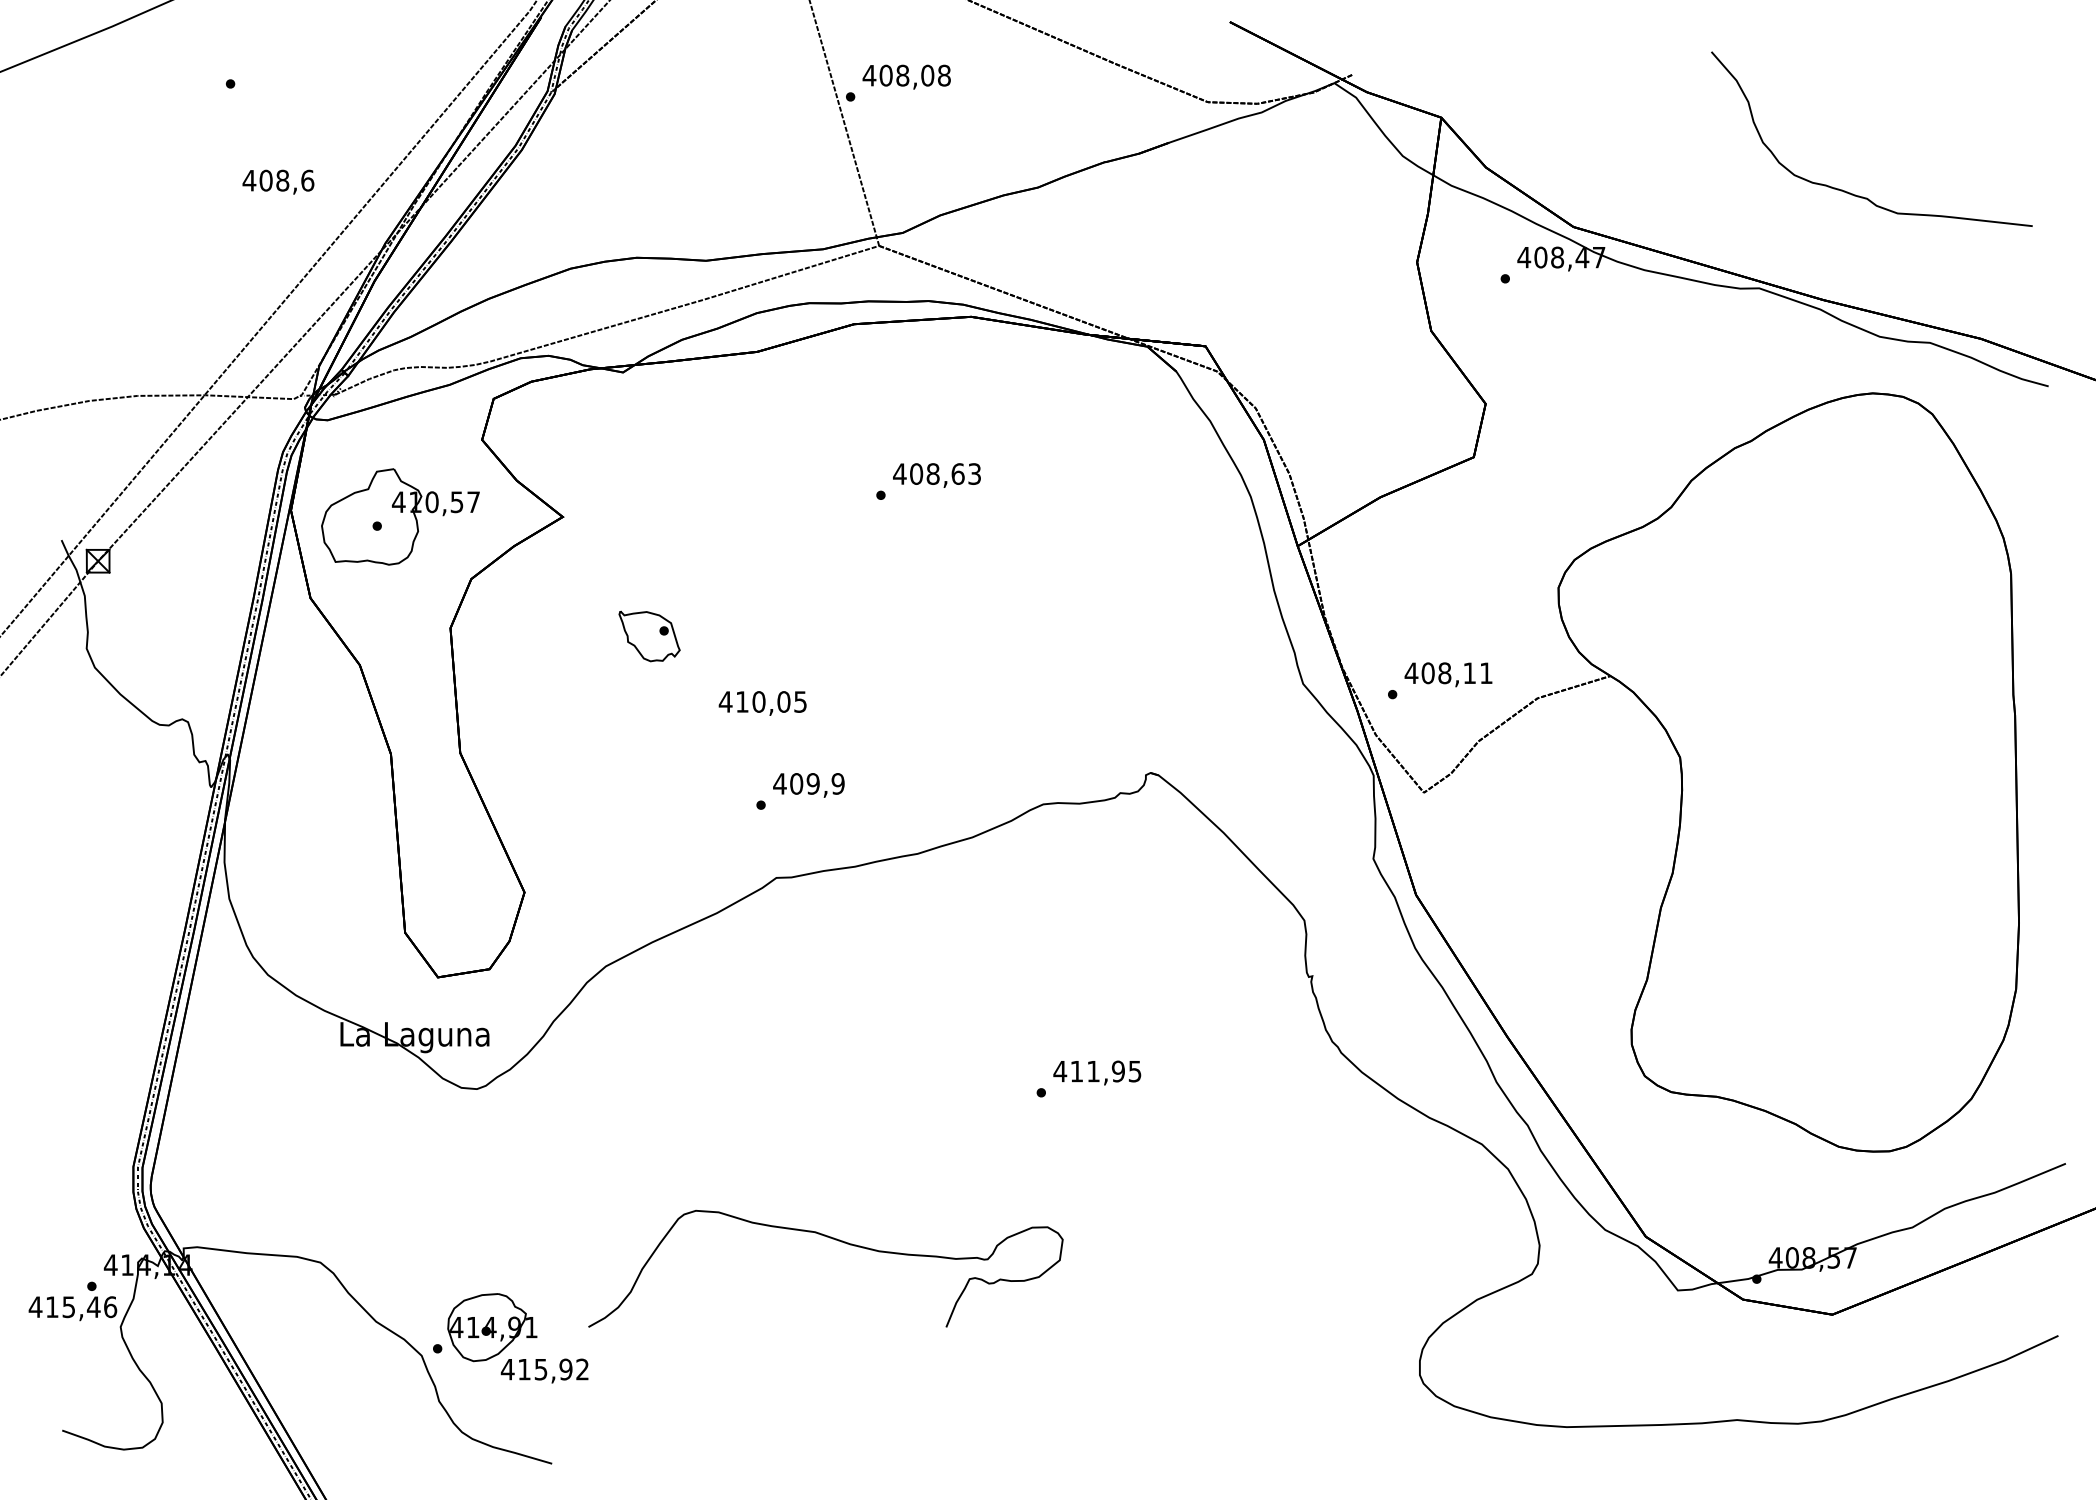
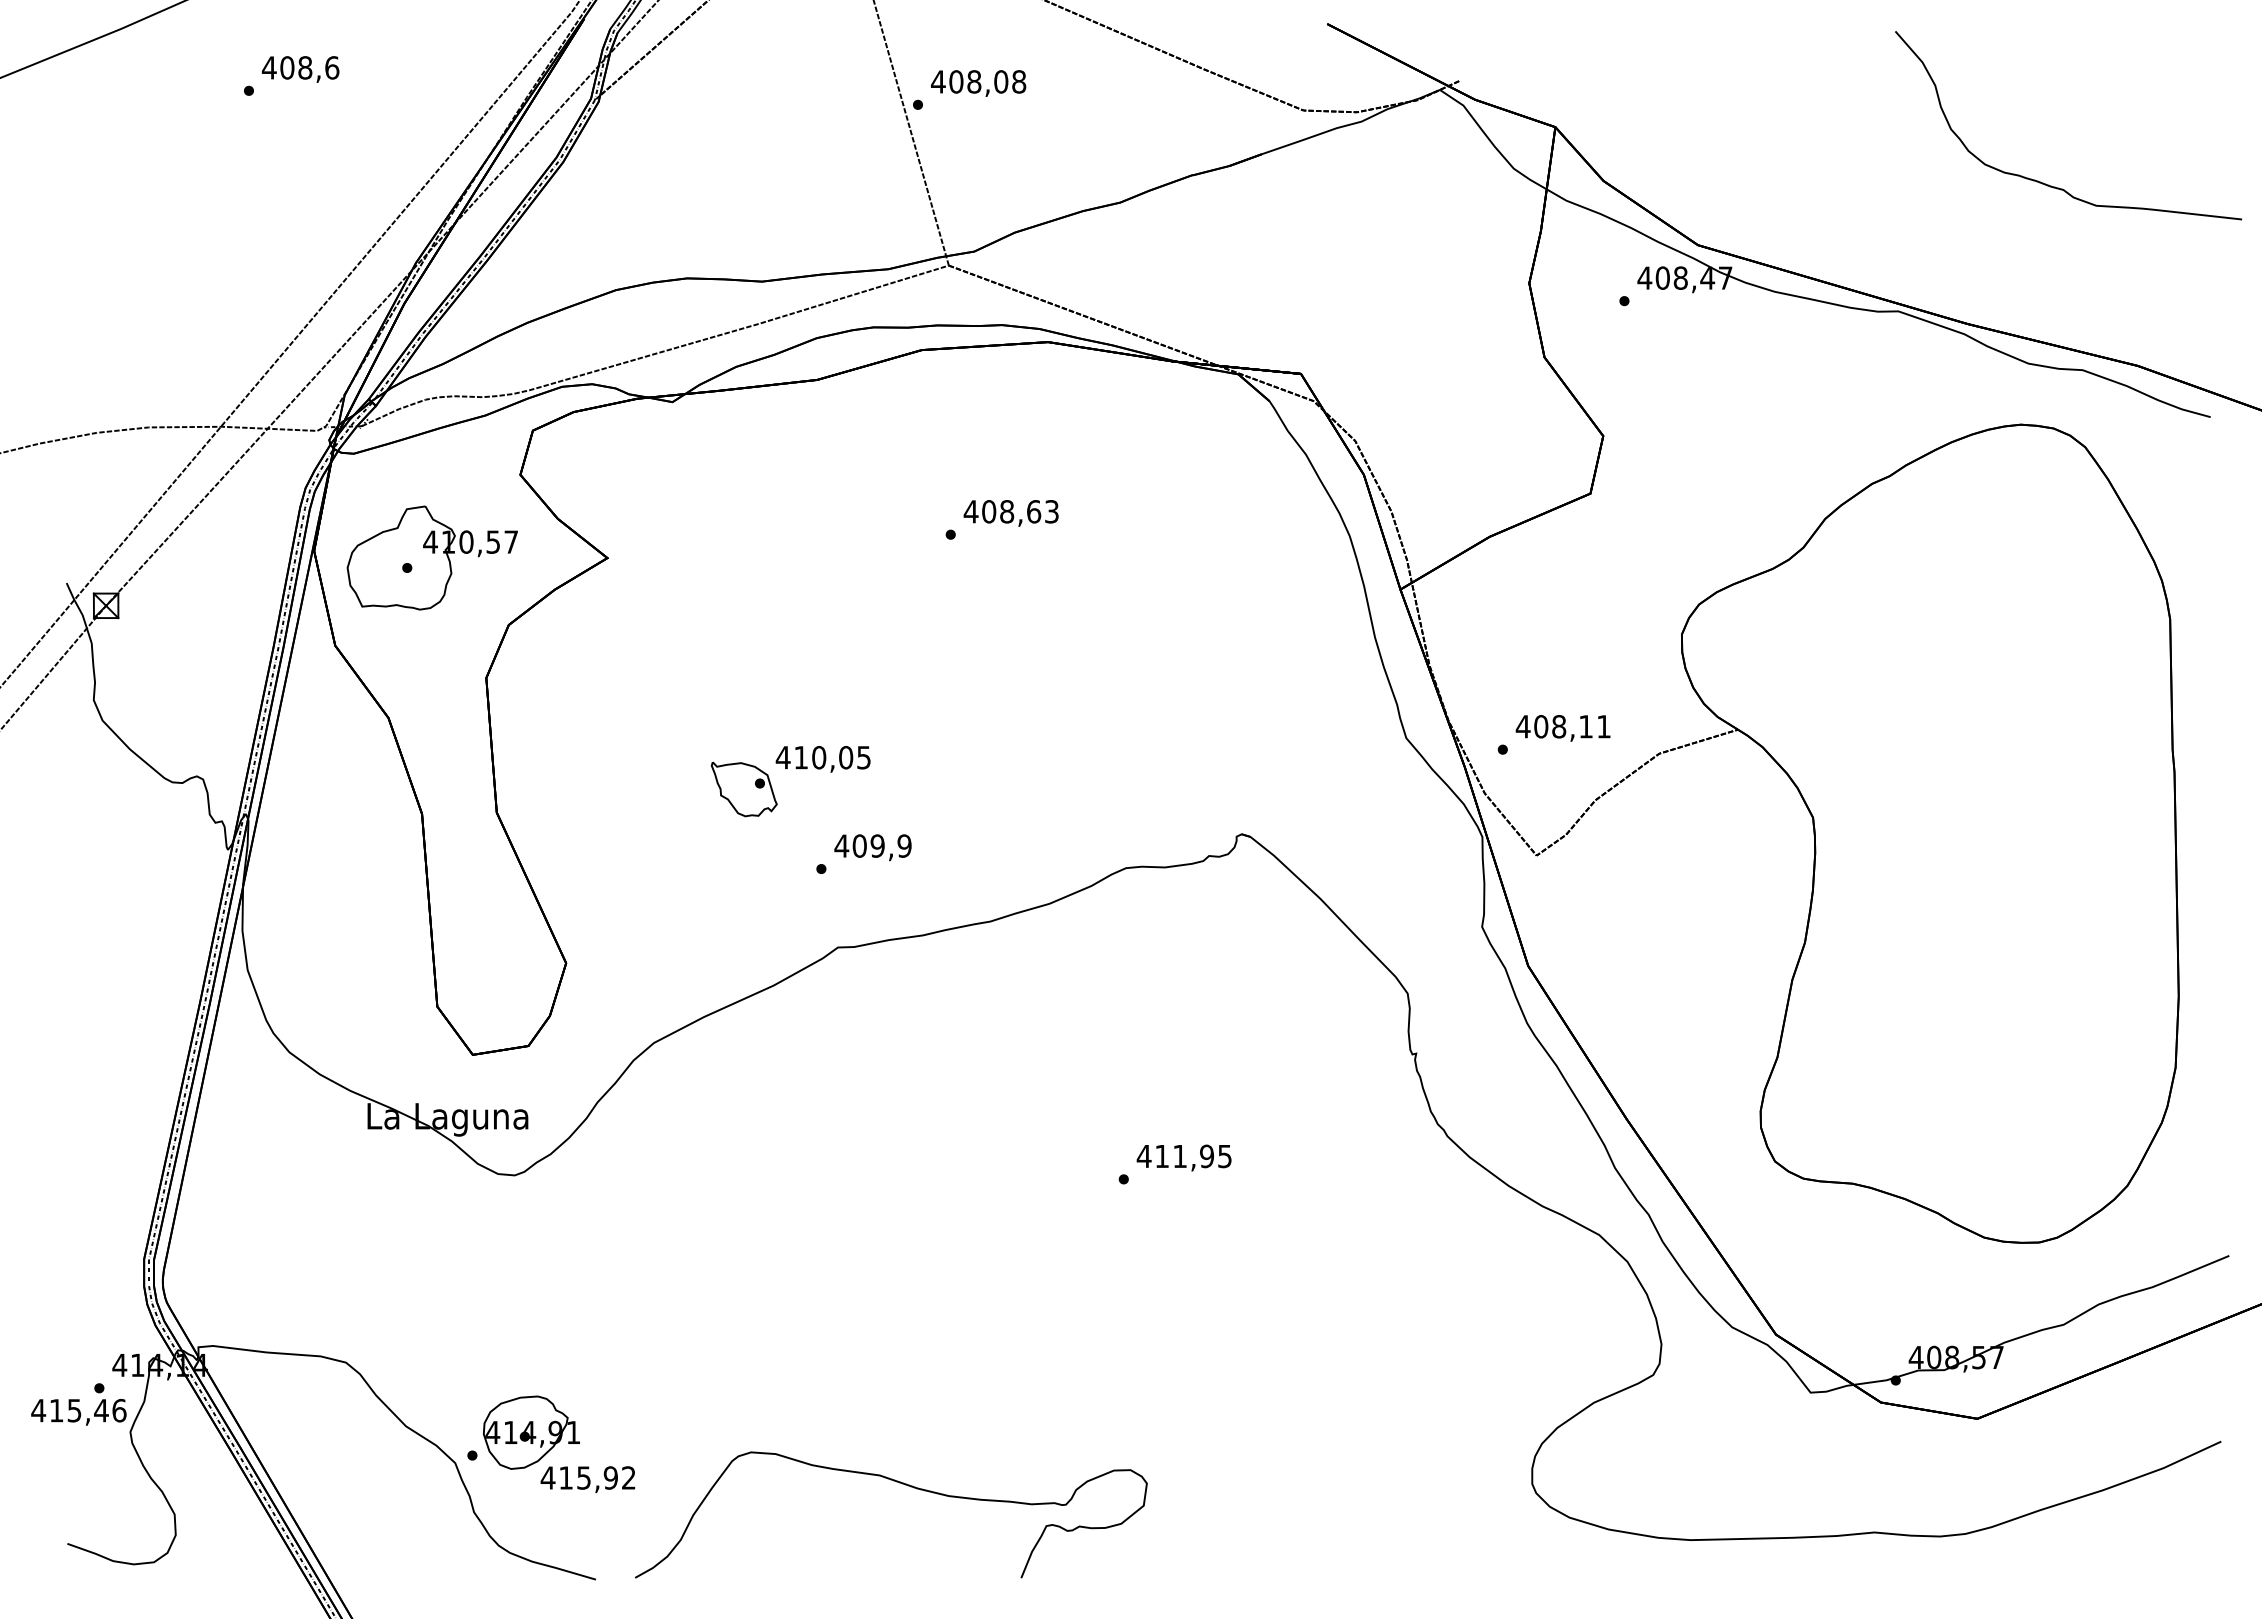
text: (278, 181) -> (300, 68), moved
curve: (1853, 193) -> (2048, 184), moved
part: (649, 636) -> (744, 789), moved
curve: (835, 1240) -> (901, 1484), moved

